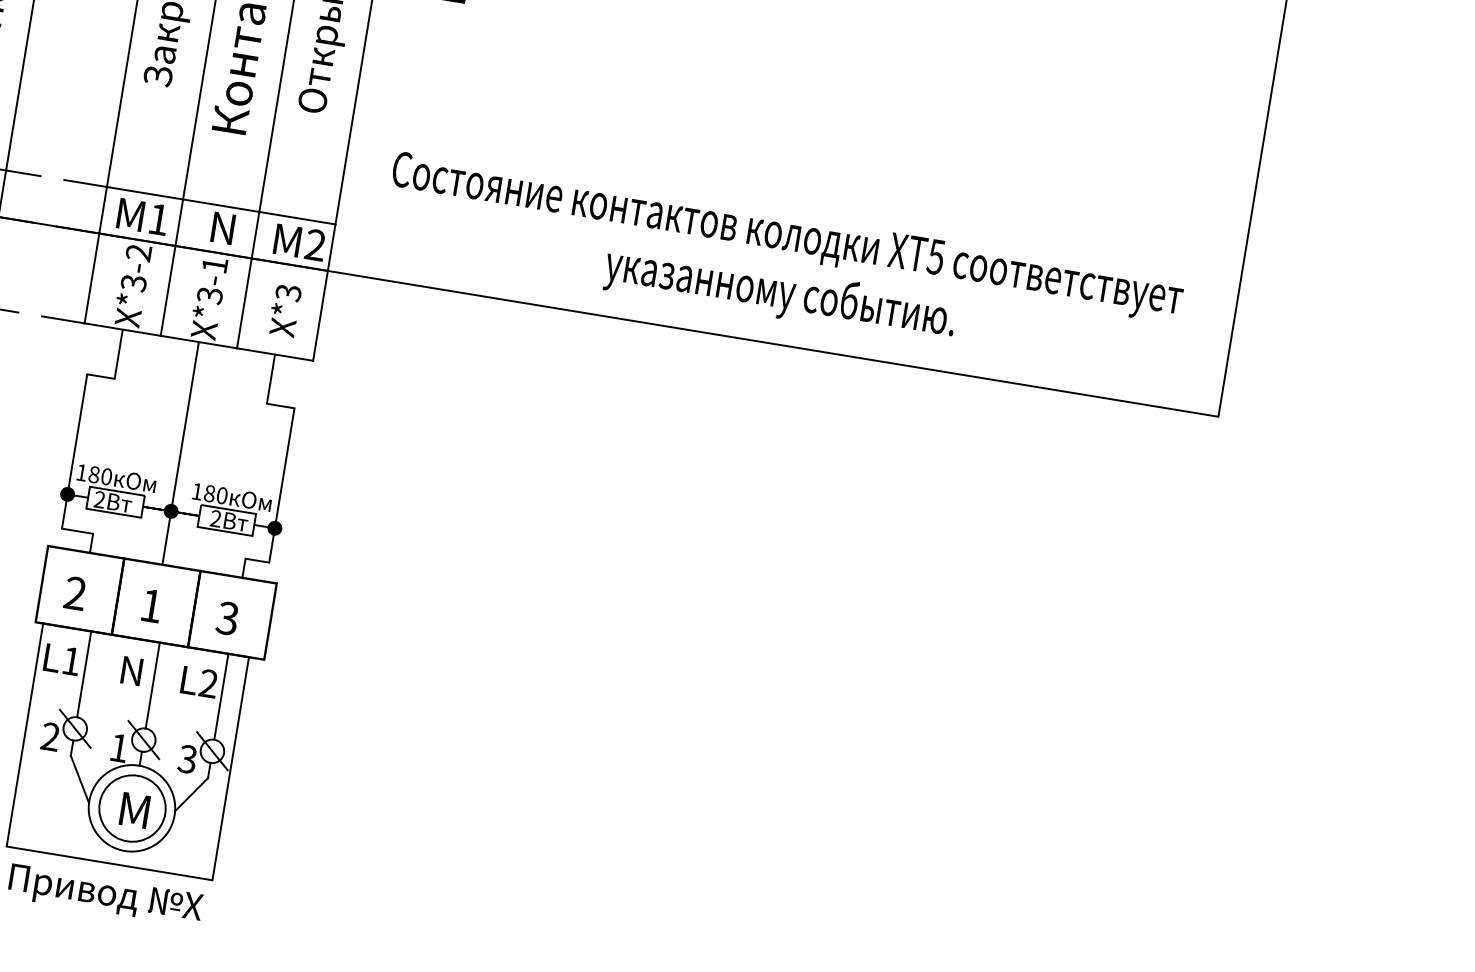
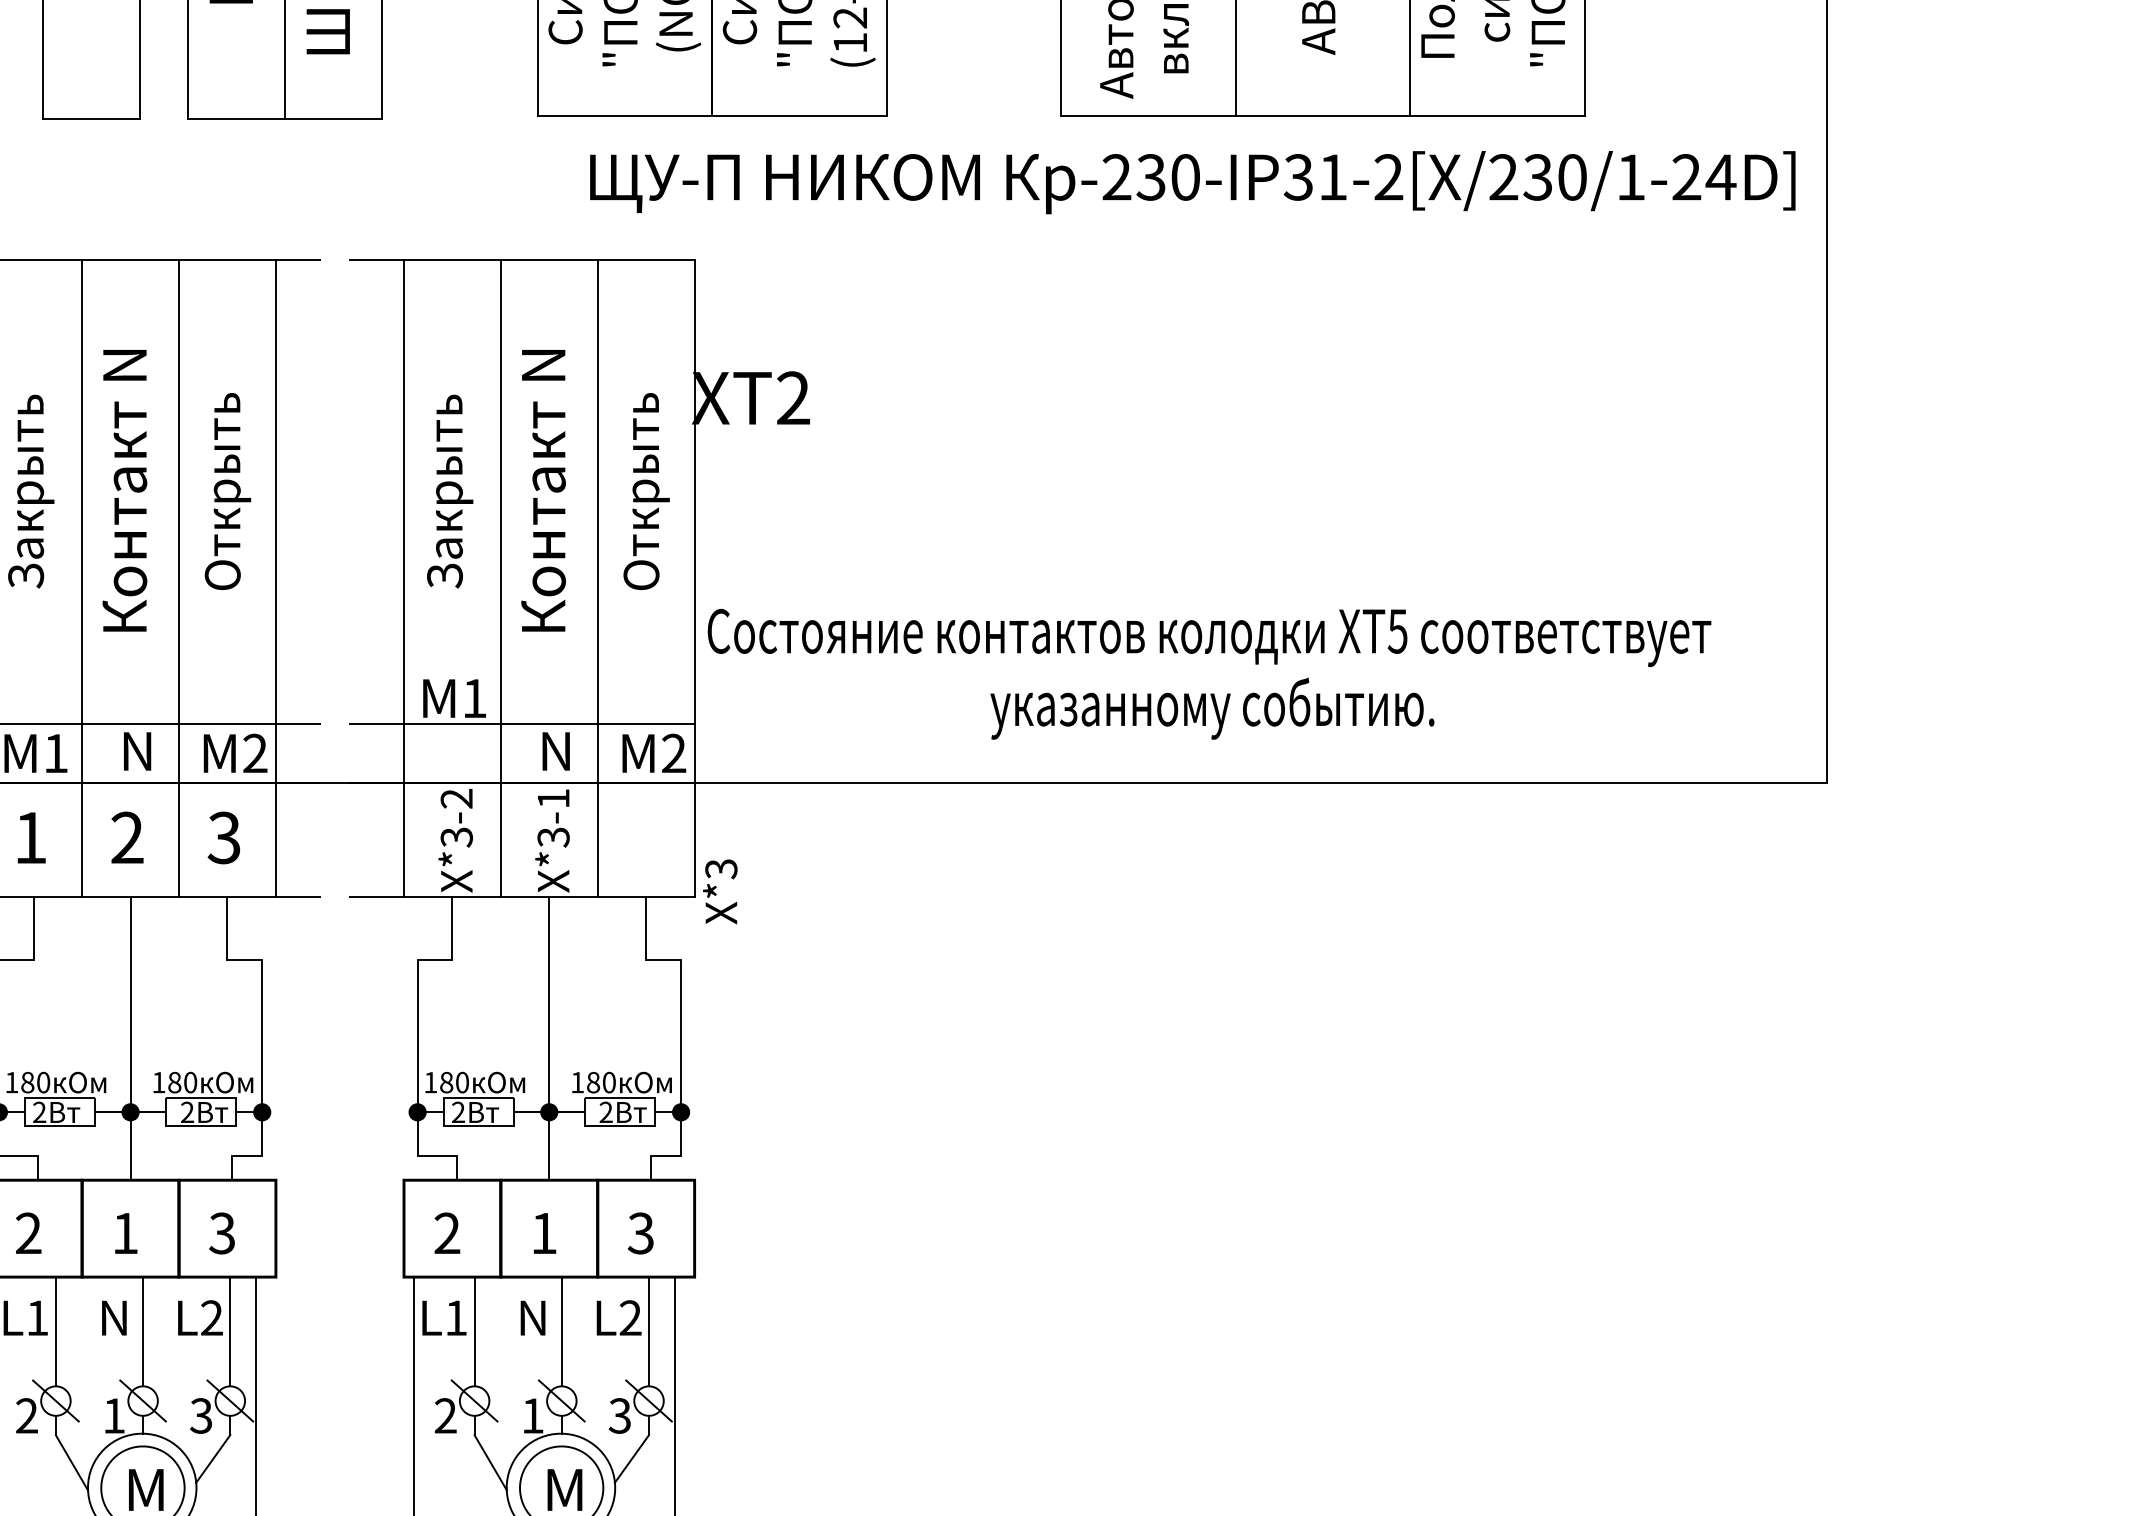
text: (142, 216) -> (454, 698), moved
text: (782, 265) -> (1209, 673), moved
text: (285, 310) -> (720, 891), moved

